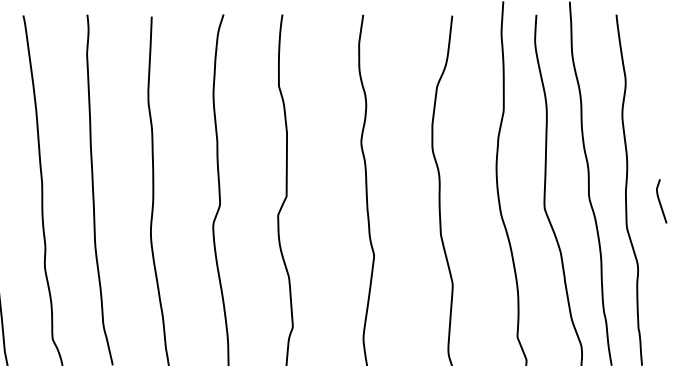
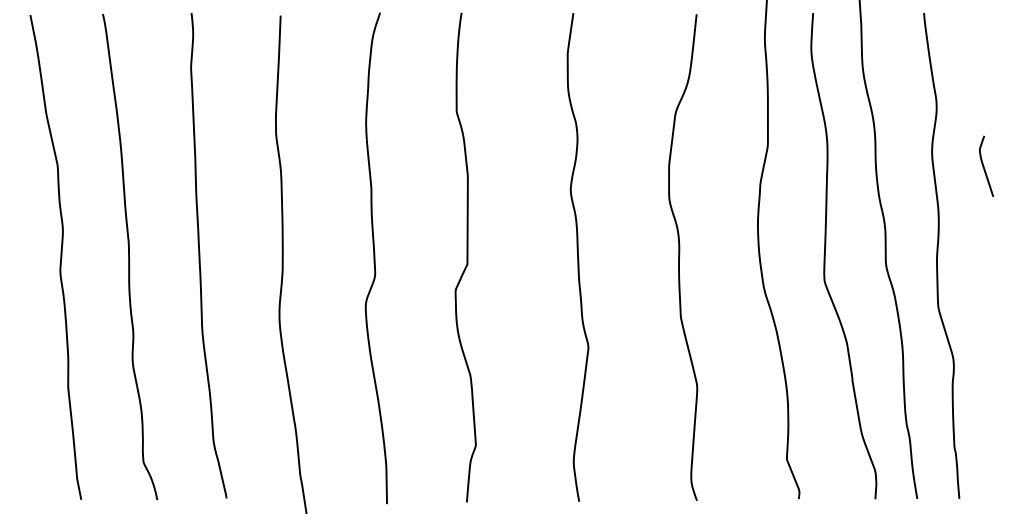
curve: (660, 200) -> (984, 165), moved

